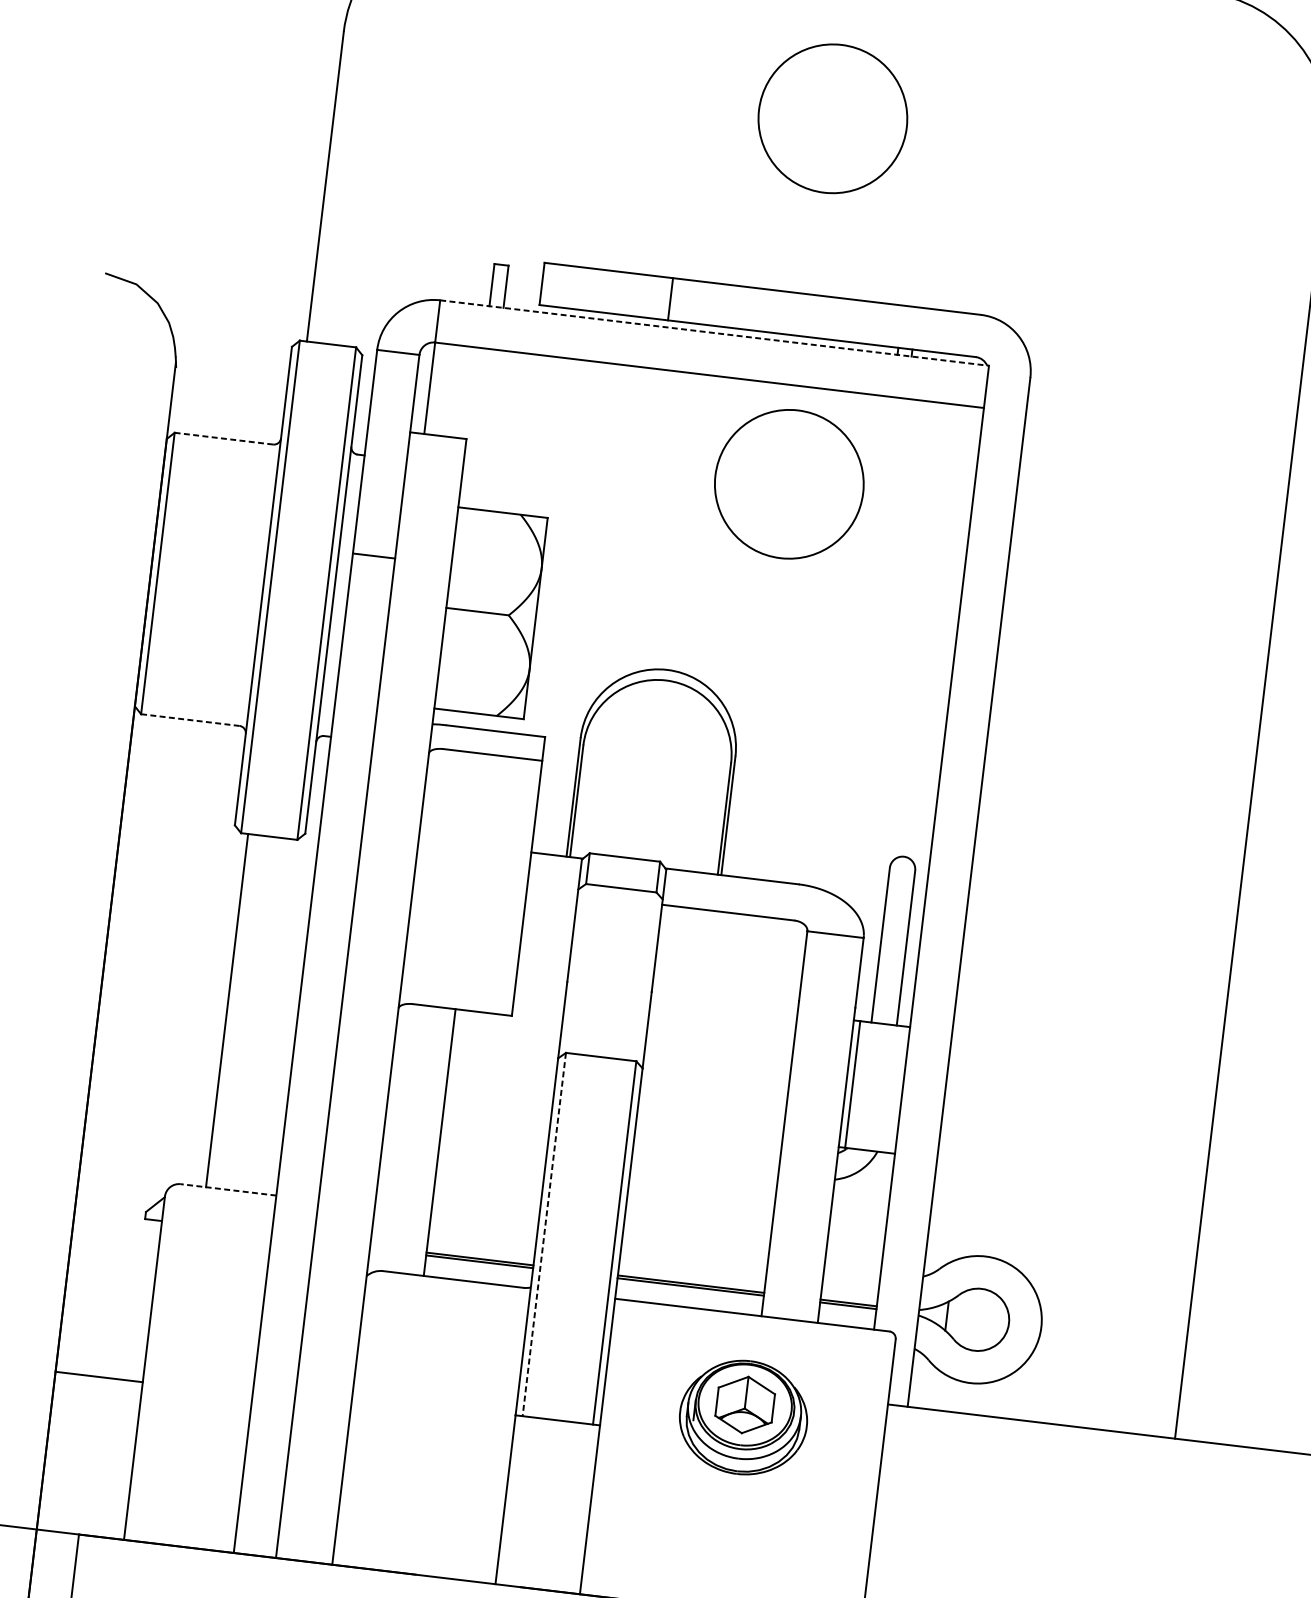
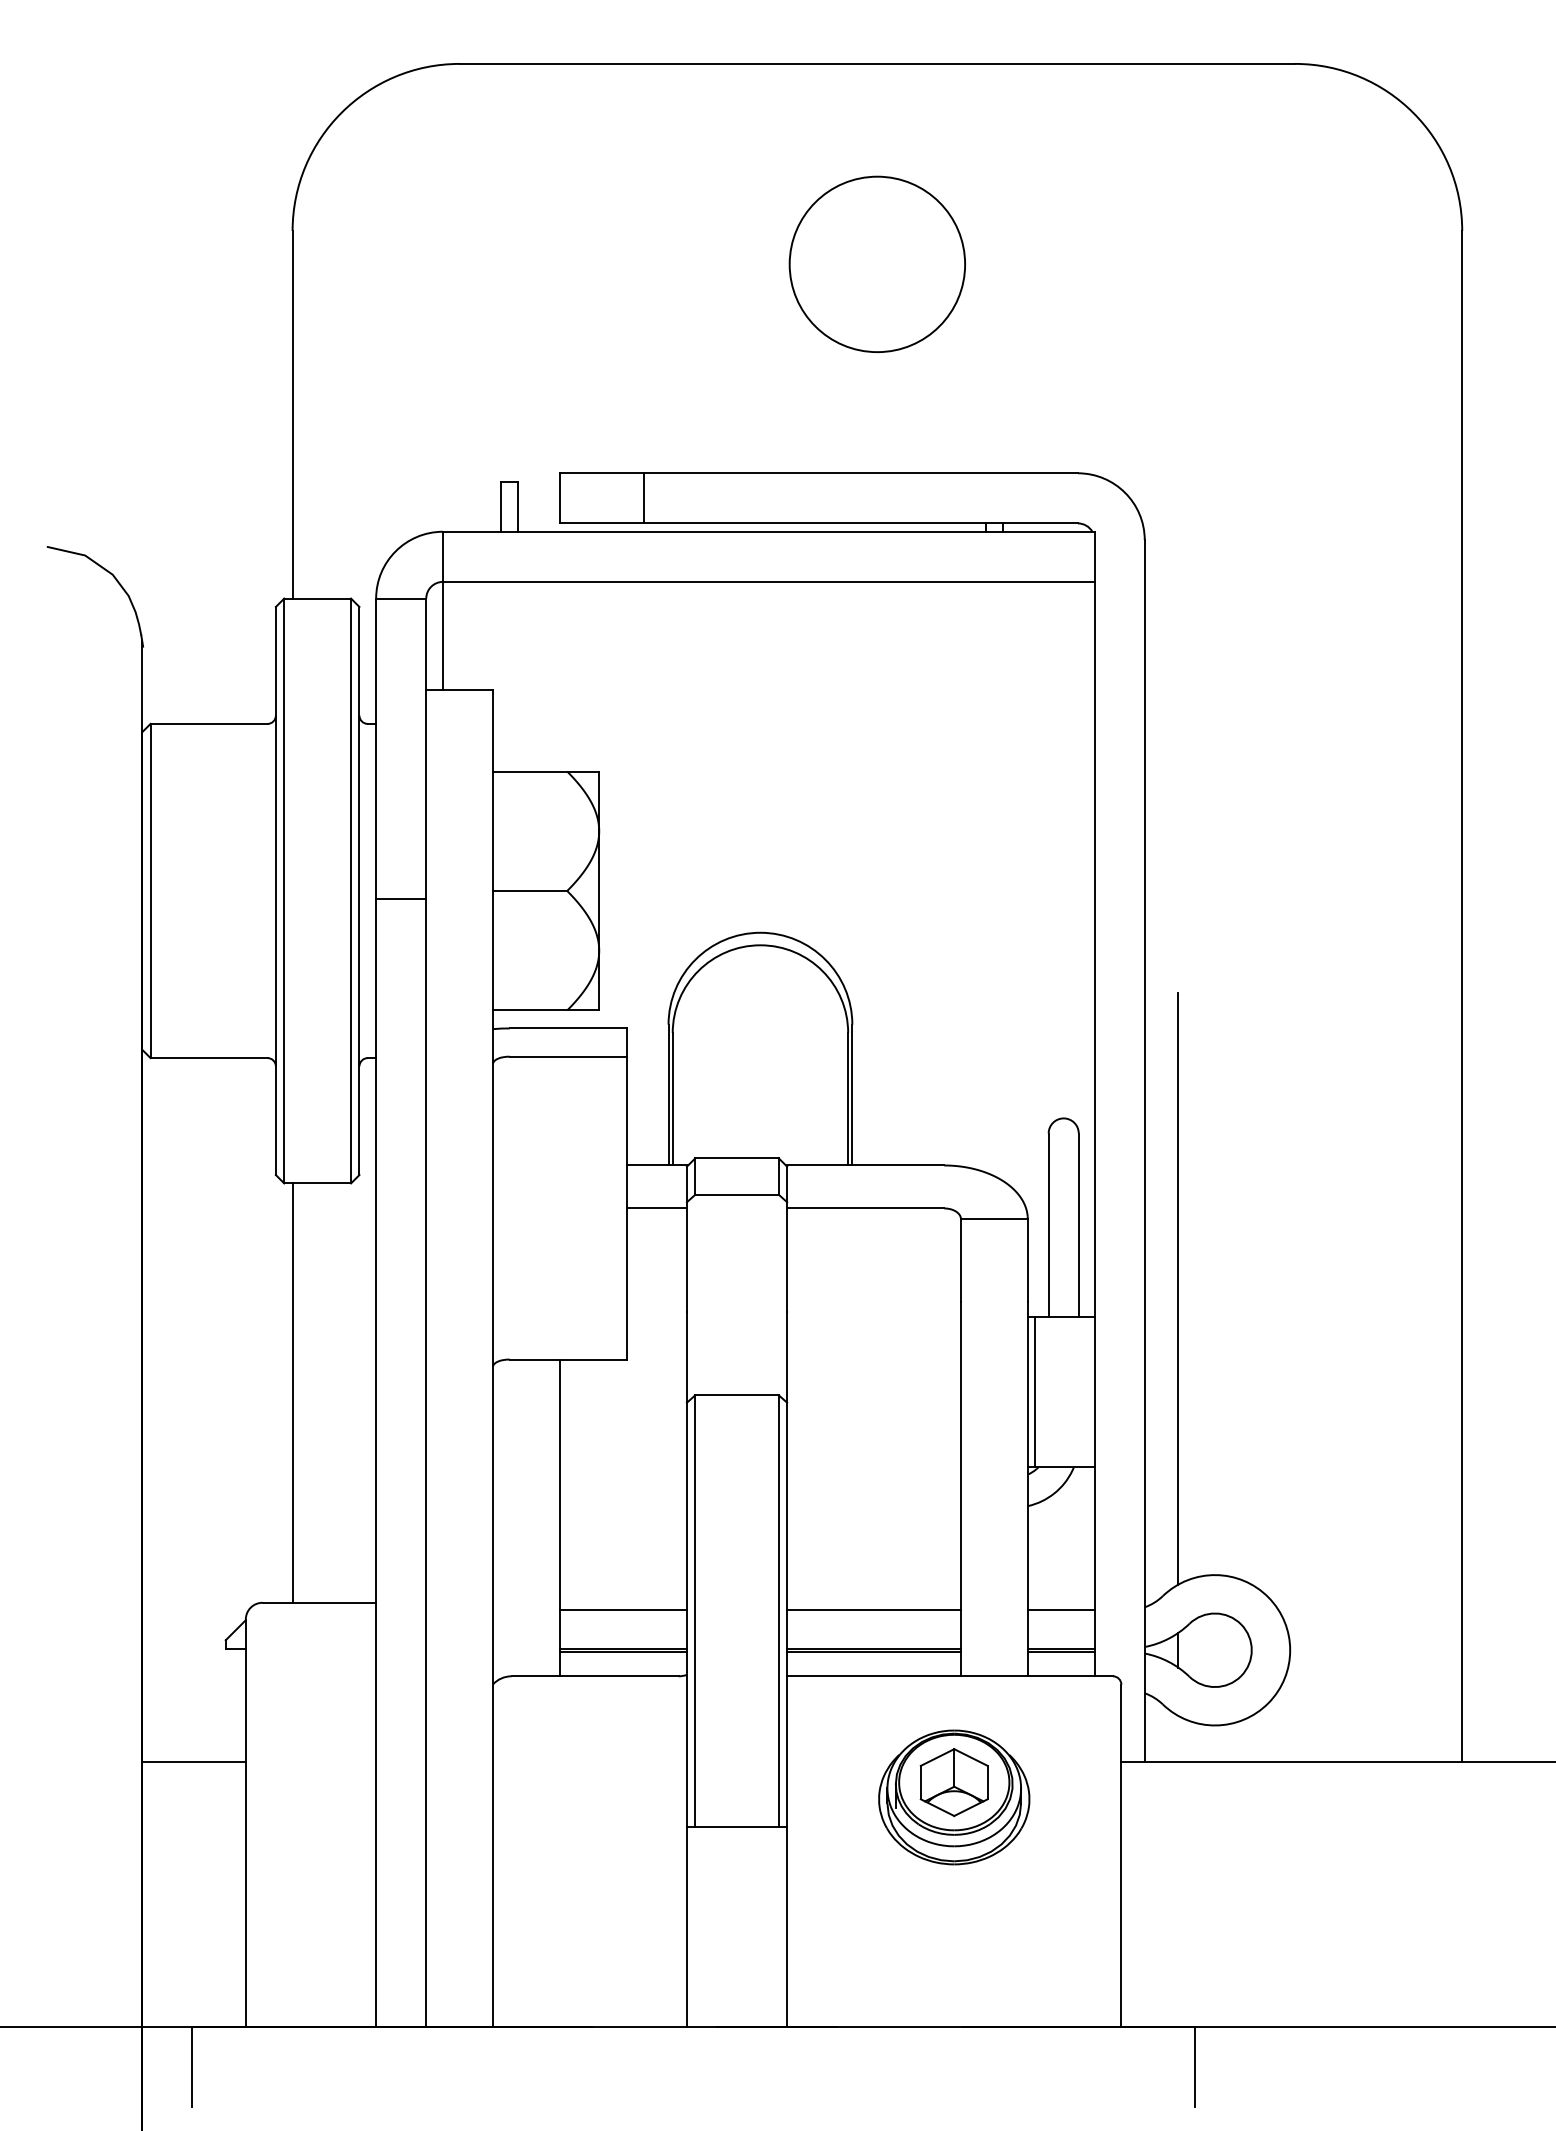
line: (670, 299) -> (643, 498), moved
line: (714, 332) -> (768, 531), dashed -> solid
line: (223, 438) -> (208, 723), dashed -> solid
circle: (788, 483) -> (876, 697), removed
line: (374, 556) -> (401, 899), moved
line: (189, 720) -> (208, 1058), dashed -> solid
line: (552, 891) -> (656, 1208), added
line: (983, 1011) -> (1178, 1288), added
line: (228, 1189) -> (319, 1602), dashed -> solid
line: (483, 1226) -> (622, 1610), added
line: (544, 1234) -> (695, 1611), dashed -> solid
line: (694, 1252) -> (873, 1610), added
line: (851, 1270) -> (1060, 1610), added
line: (98, 1376) -> (193, 1761), moved

